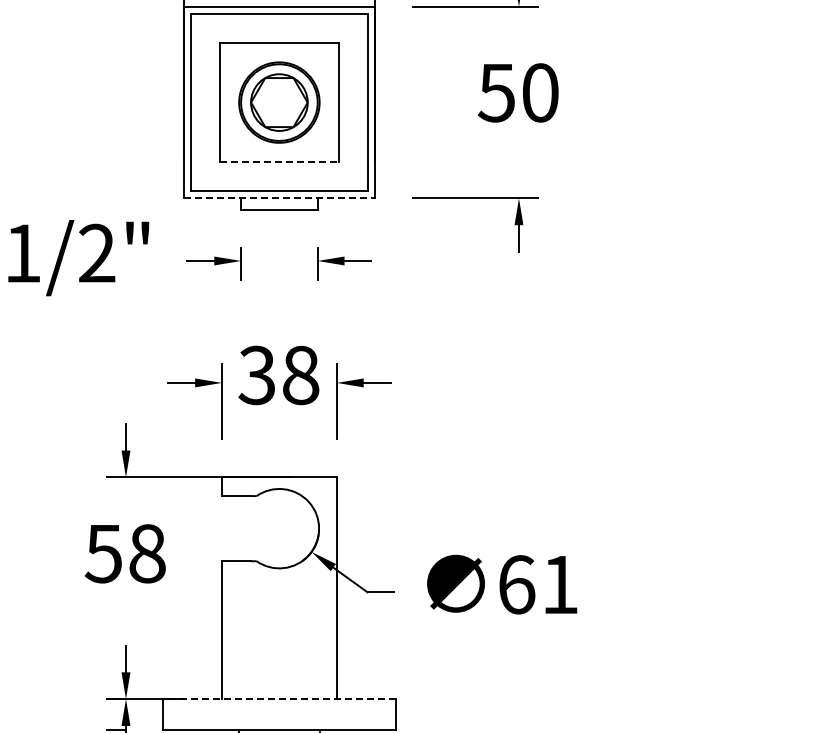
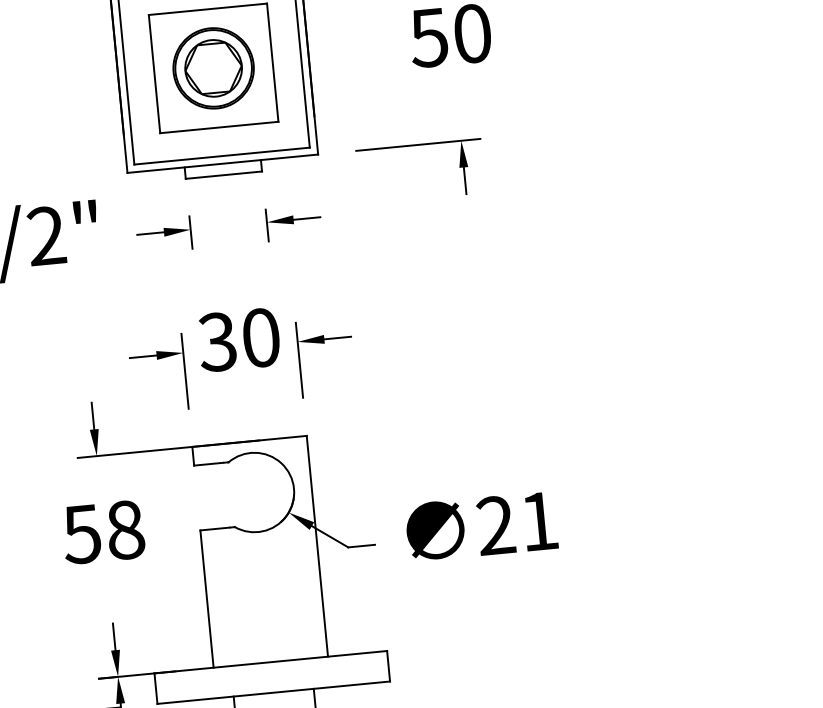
line: (279, 161) -> (219, 127), dashed -> solid
line: (279, 198) -> (222, 163), dashed -> solid
text: (301, 374) -> (261, 336), 38 -> 30
text: (516, 584) -> (495, 525), 61 -> 21
line: (279, 699) -> (270, 662), dashed -> solid

